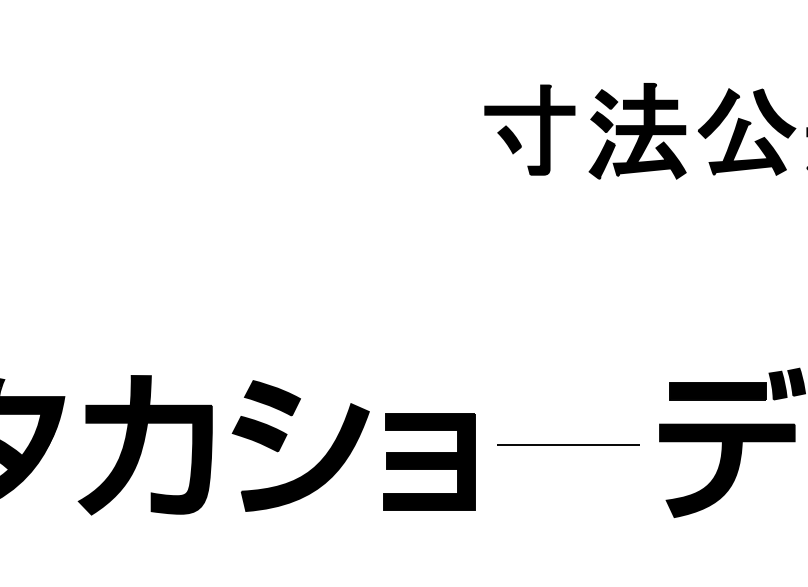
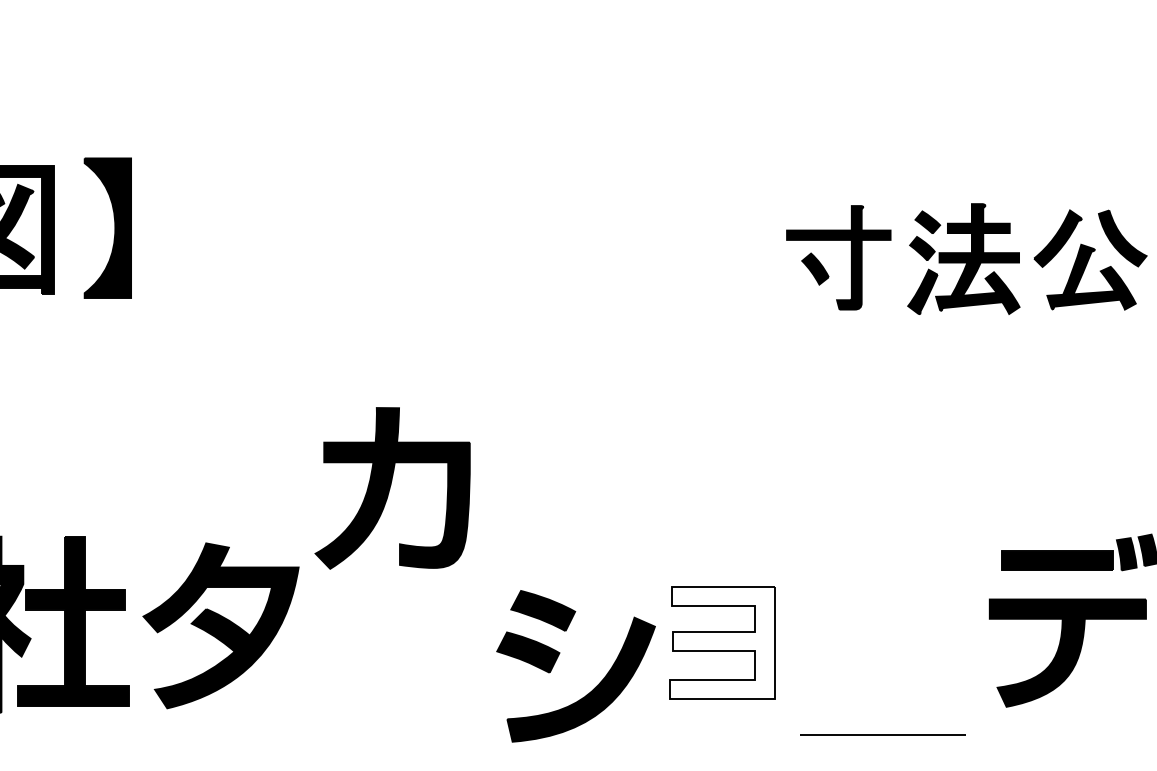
part: (285, 438) -> (558, 657), moved
part: (145, 445) -> (392, 488), moved
line: (567, 445) -> (882, 734), moved
fill: (428, 461) -> (721, 642), removed

